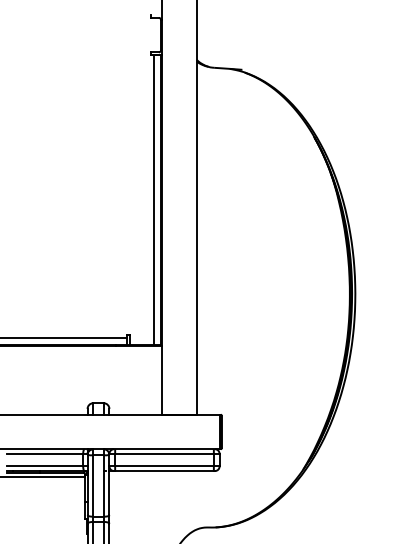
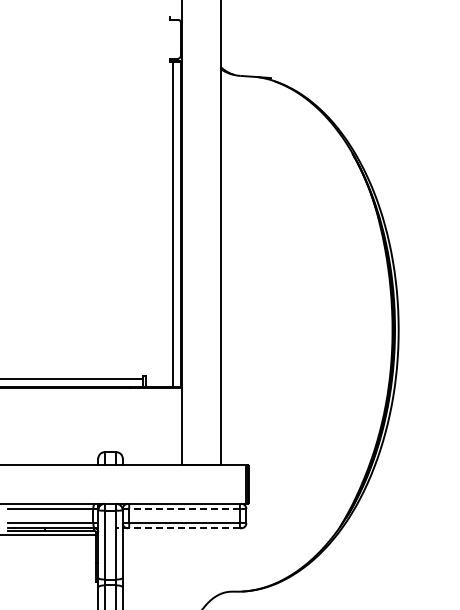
line: (164, 453) -> (184, 508), solid -> dashed
line: (164, 471) -> (184, 528), solid -> dashed

